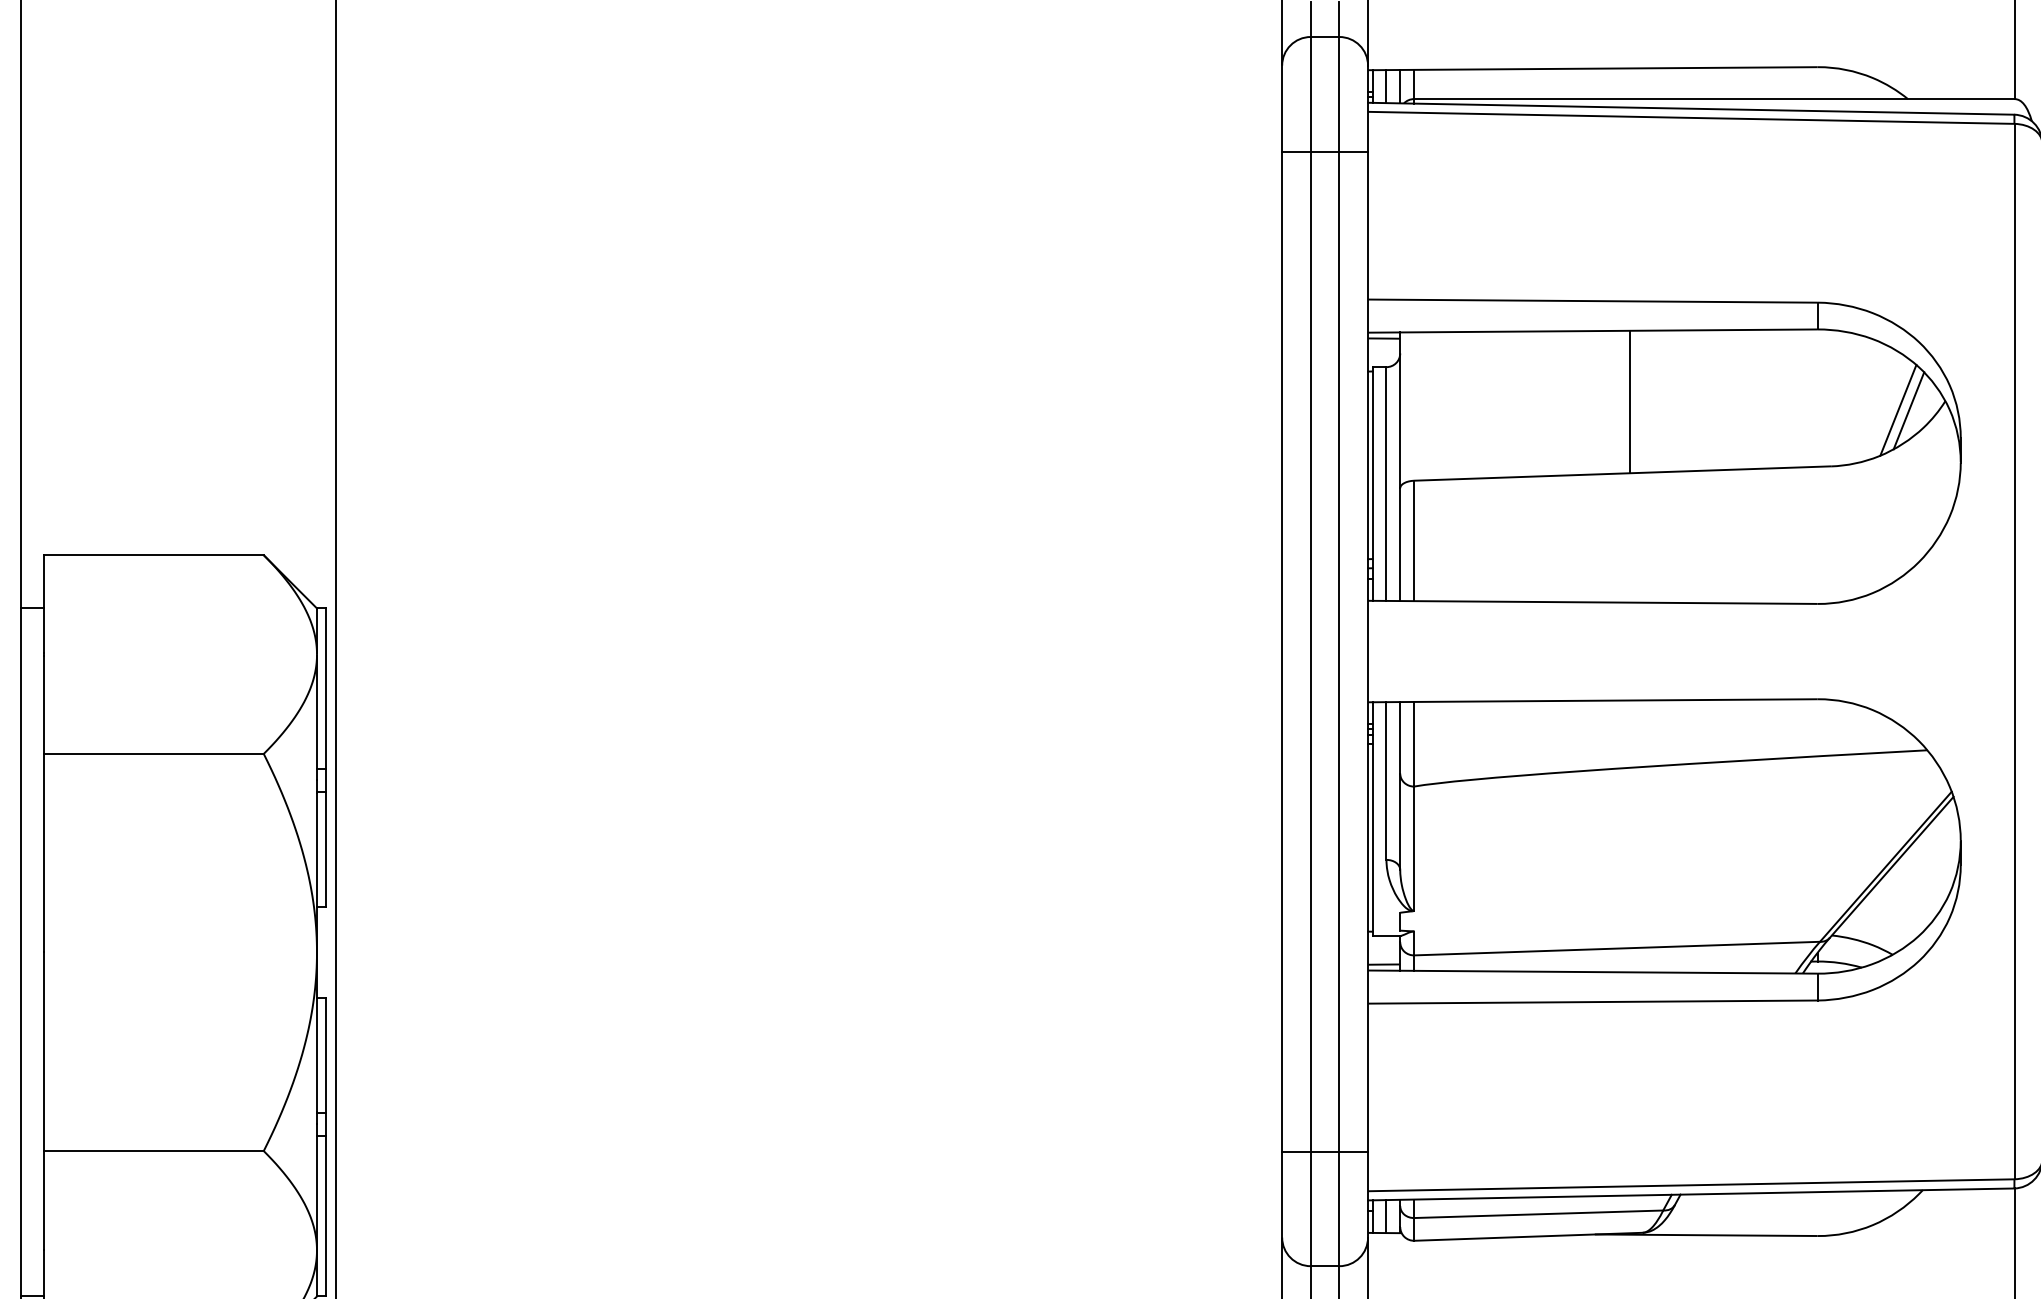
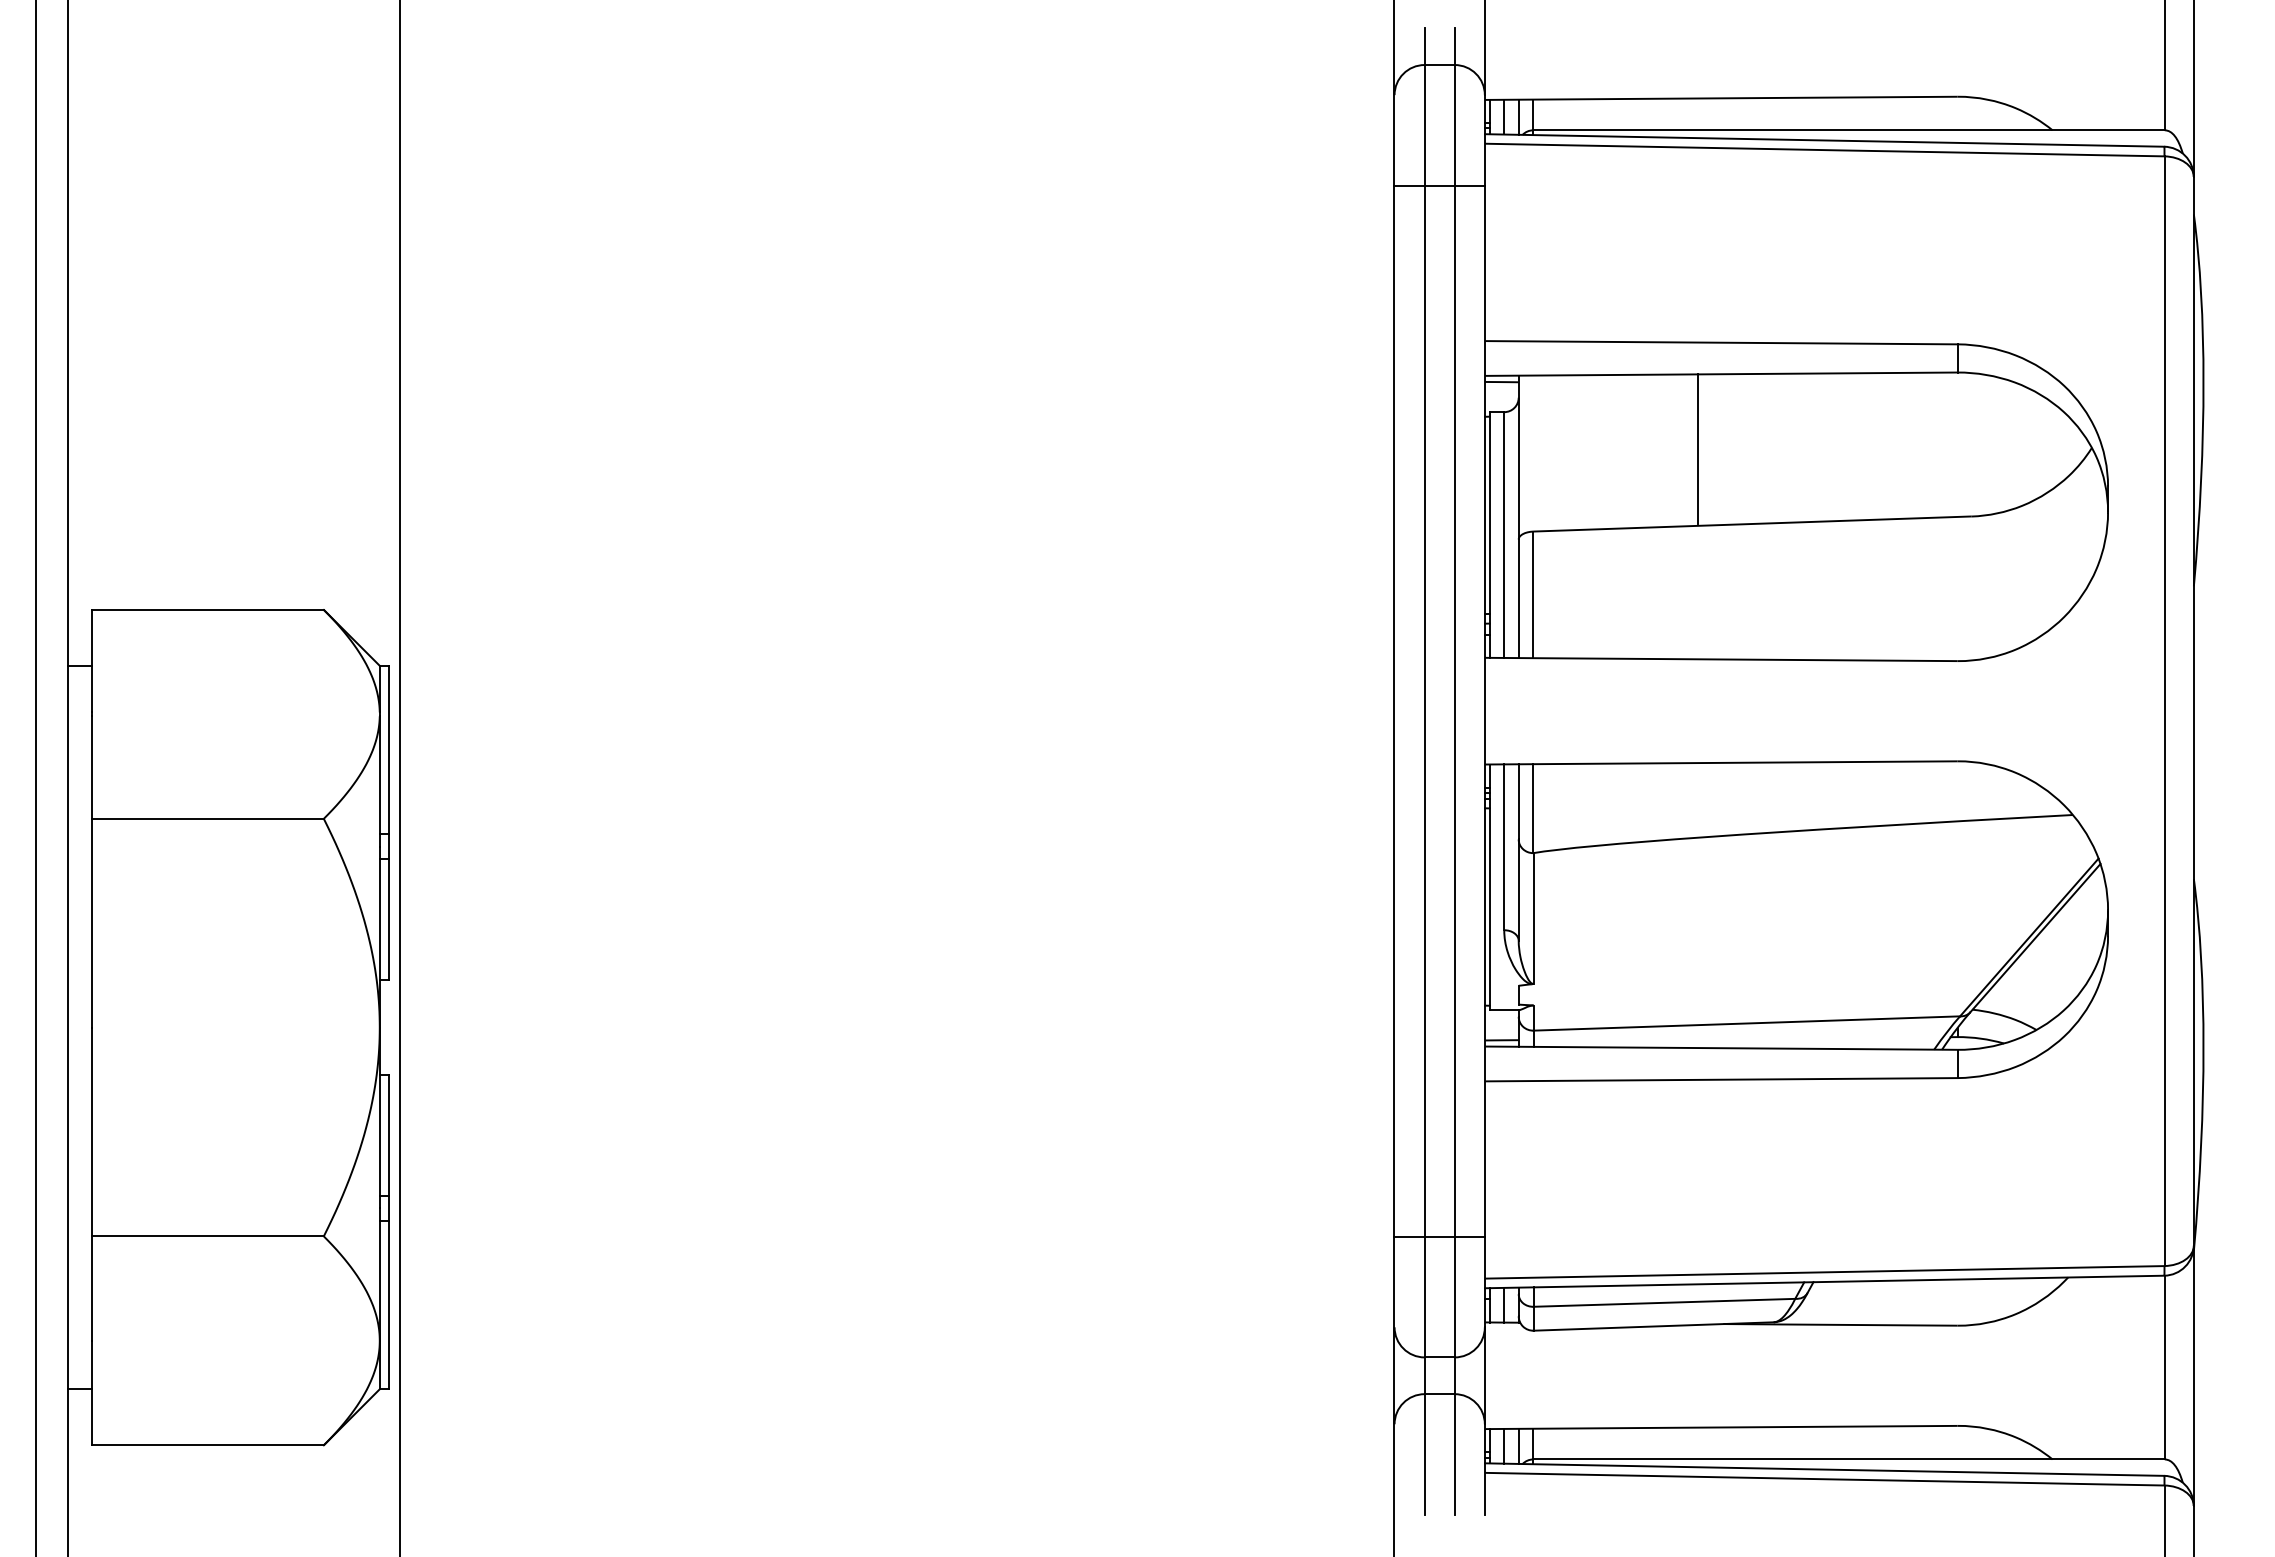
line: (1629, 401) -> (1697, 448), moved
line: (1898, 410) -> (2042, 457), removed
line: (1908, 410) -> (2053, 457), removed

